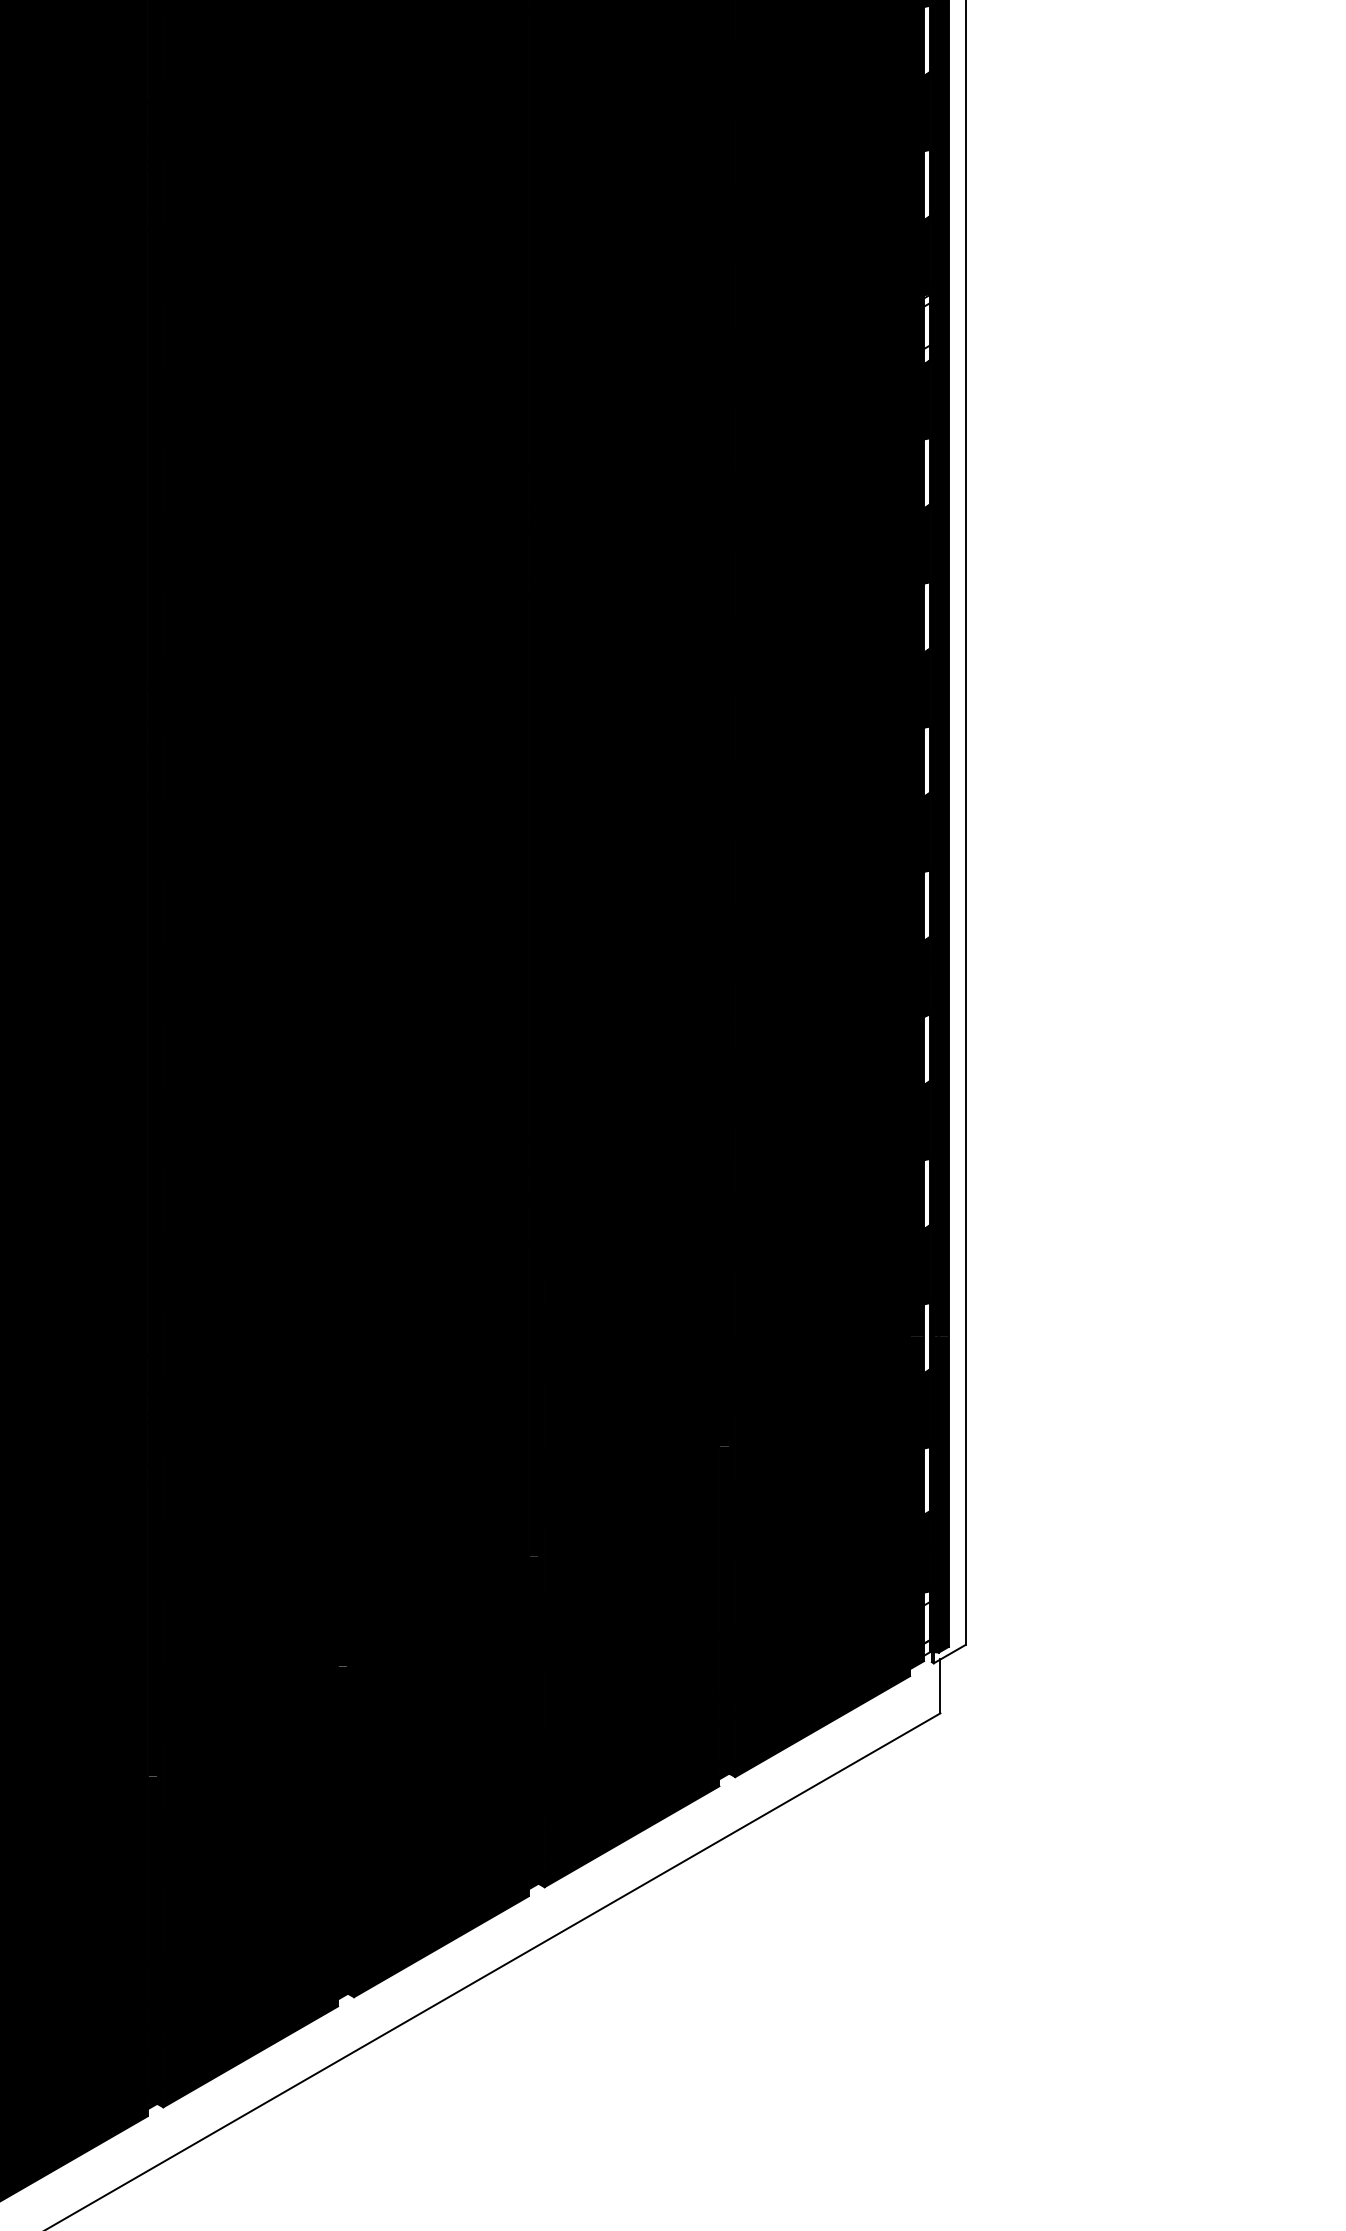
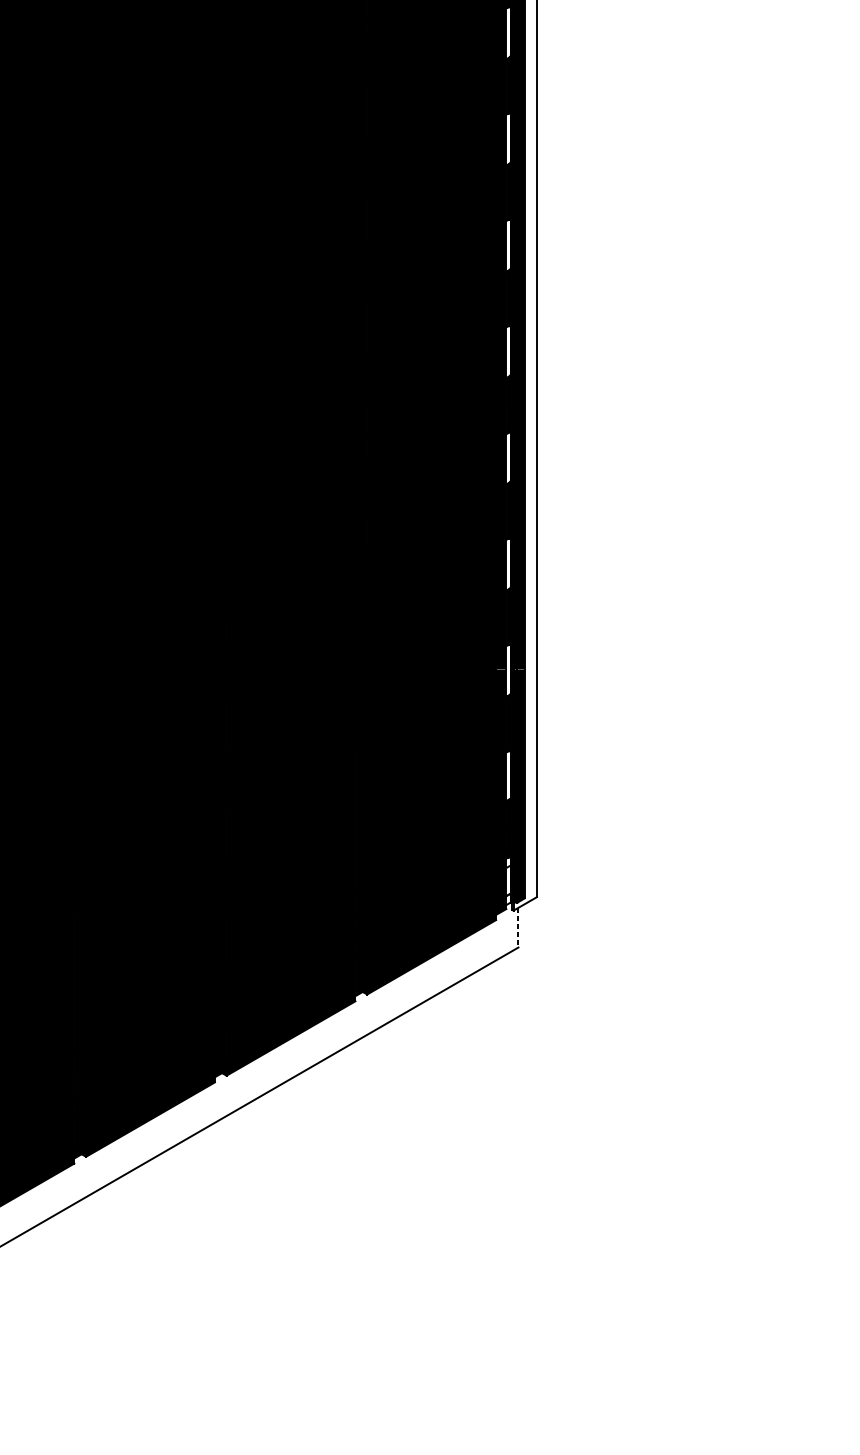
line: (940, 1686) -> (518, 927), solid -> dashed

